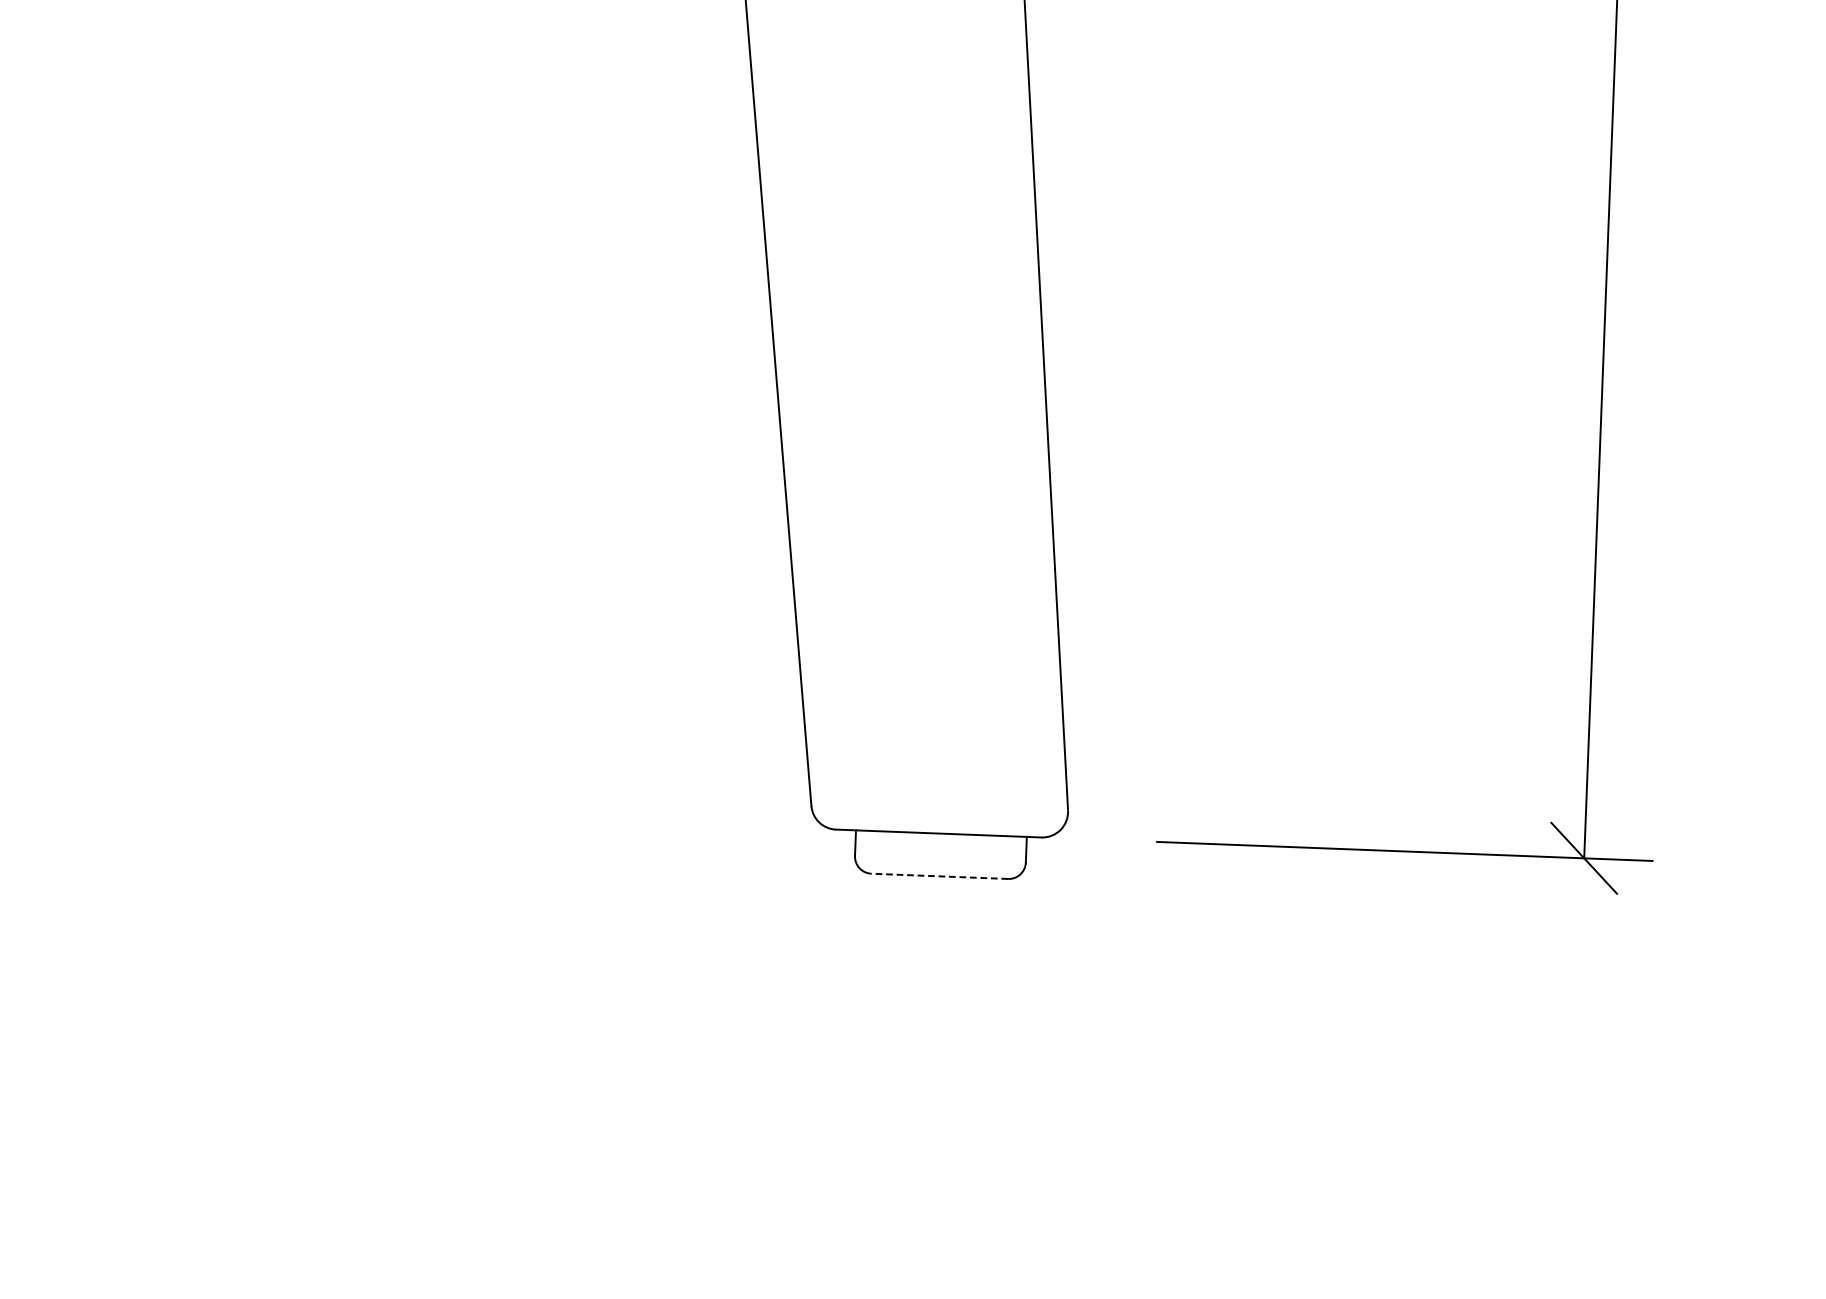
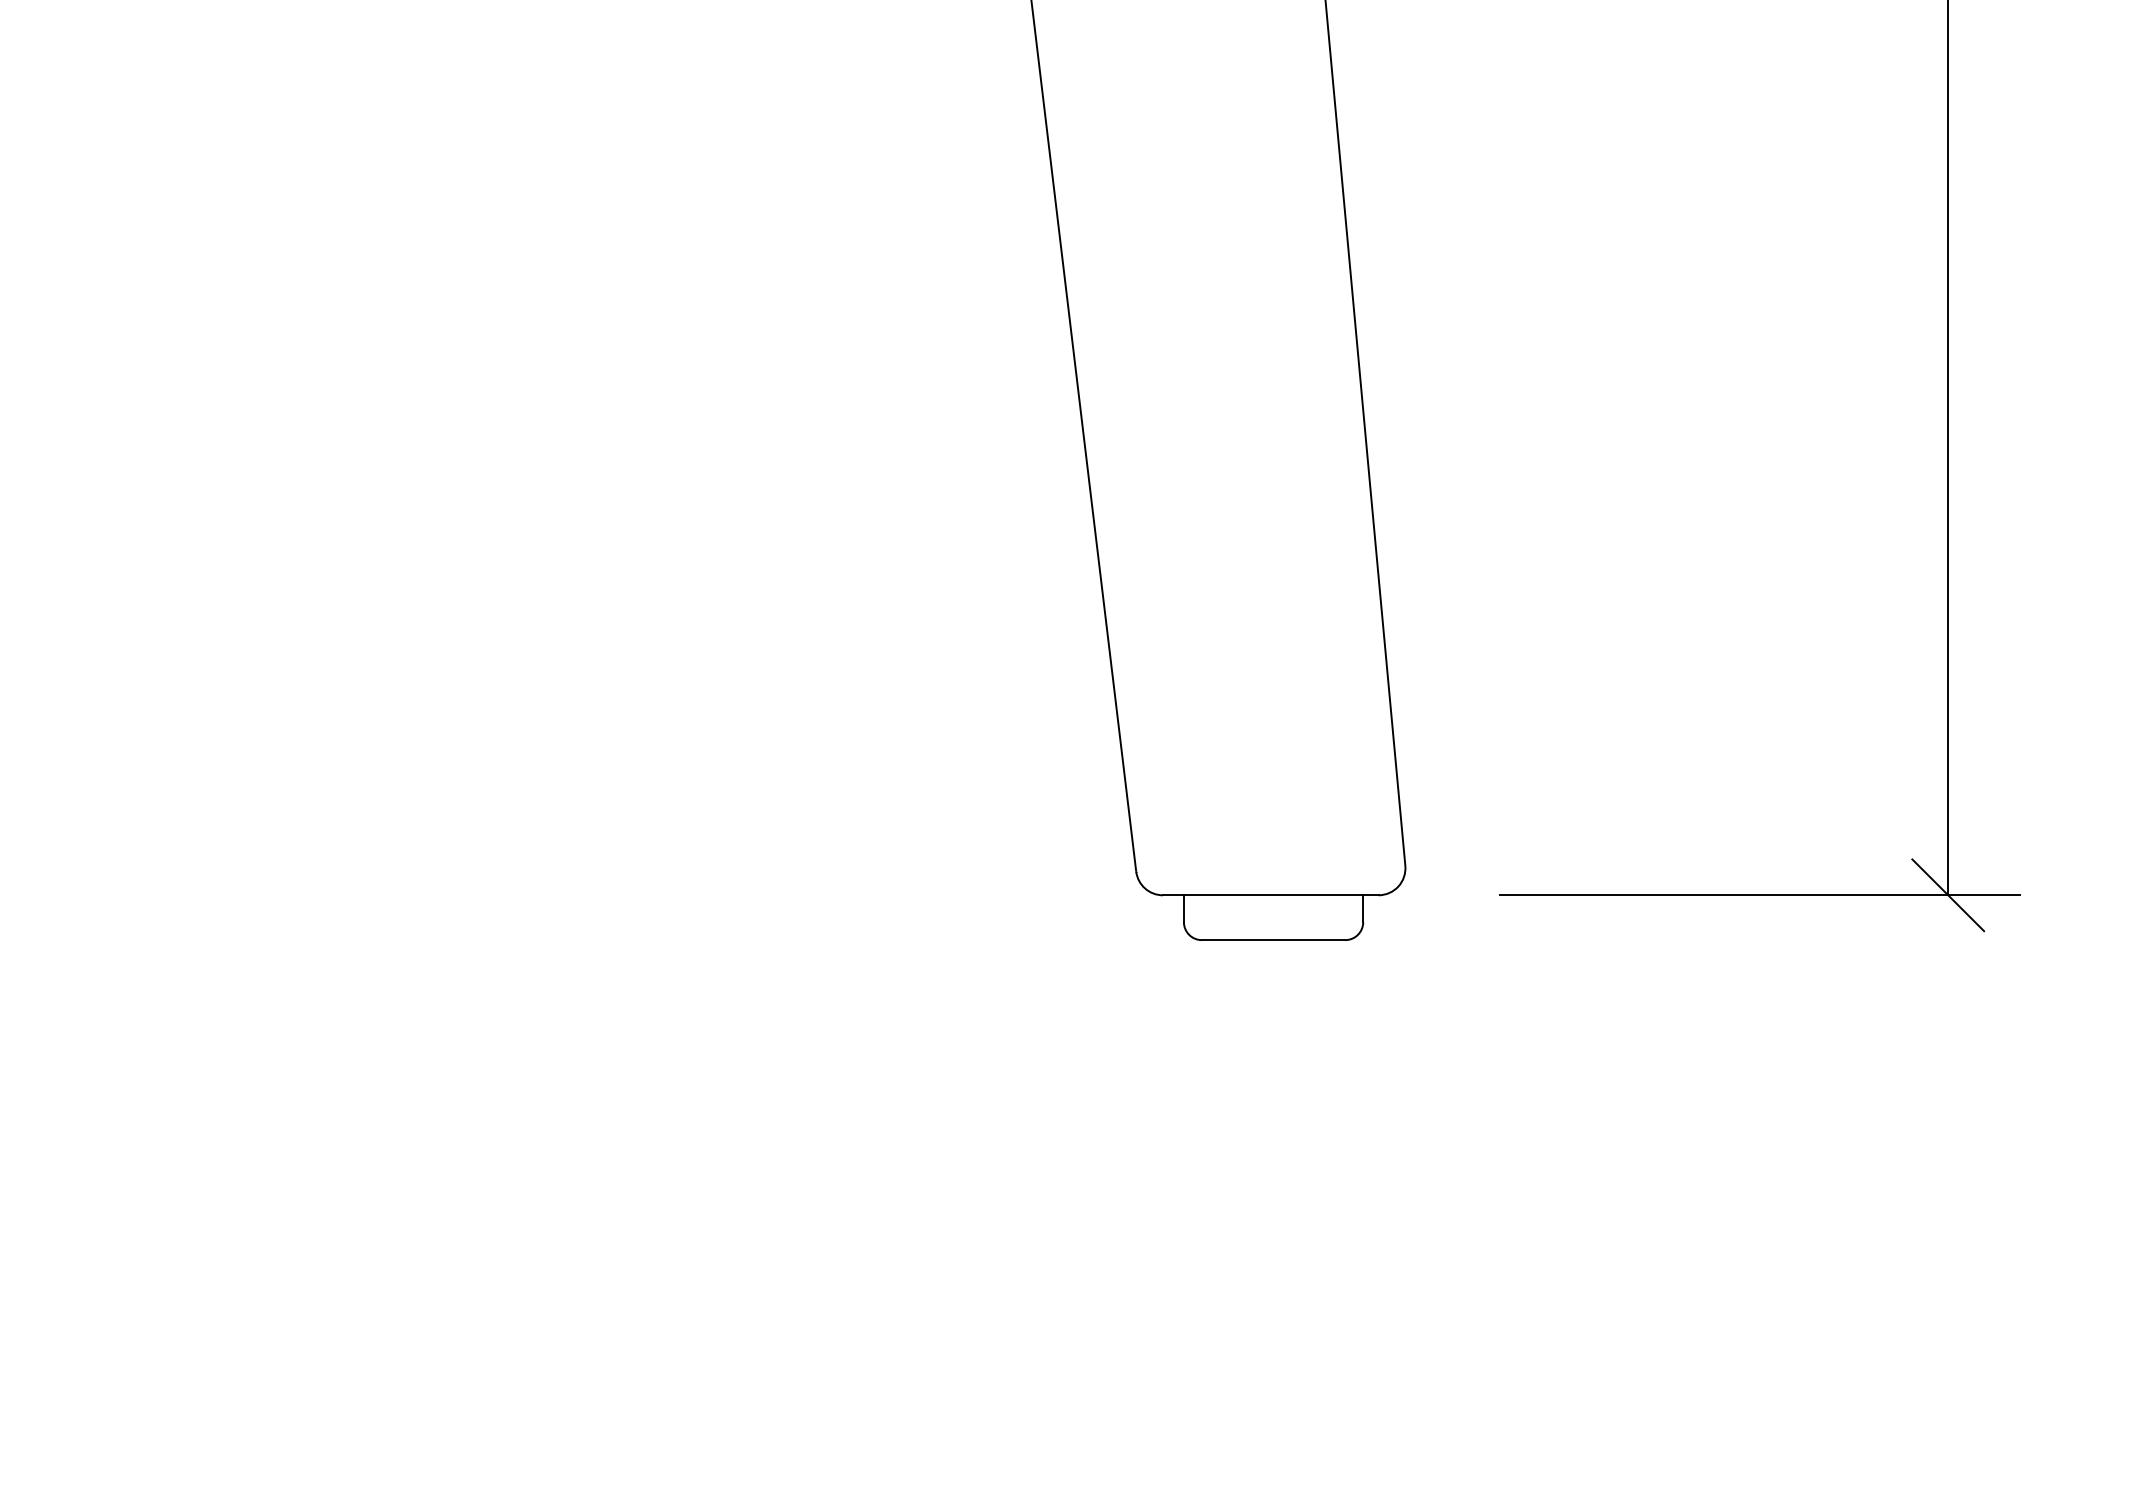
line: (939, 876) -> (1273, 940), dashed -> solid

